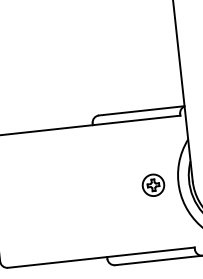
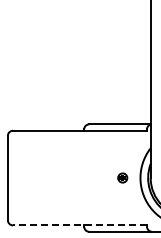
part: (153, 184) -> (122, 177), size x0.6
line: (102, 257) -> (80, 225), solid -> dashed

